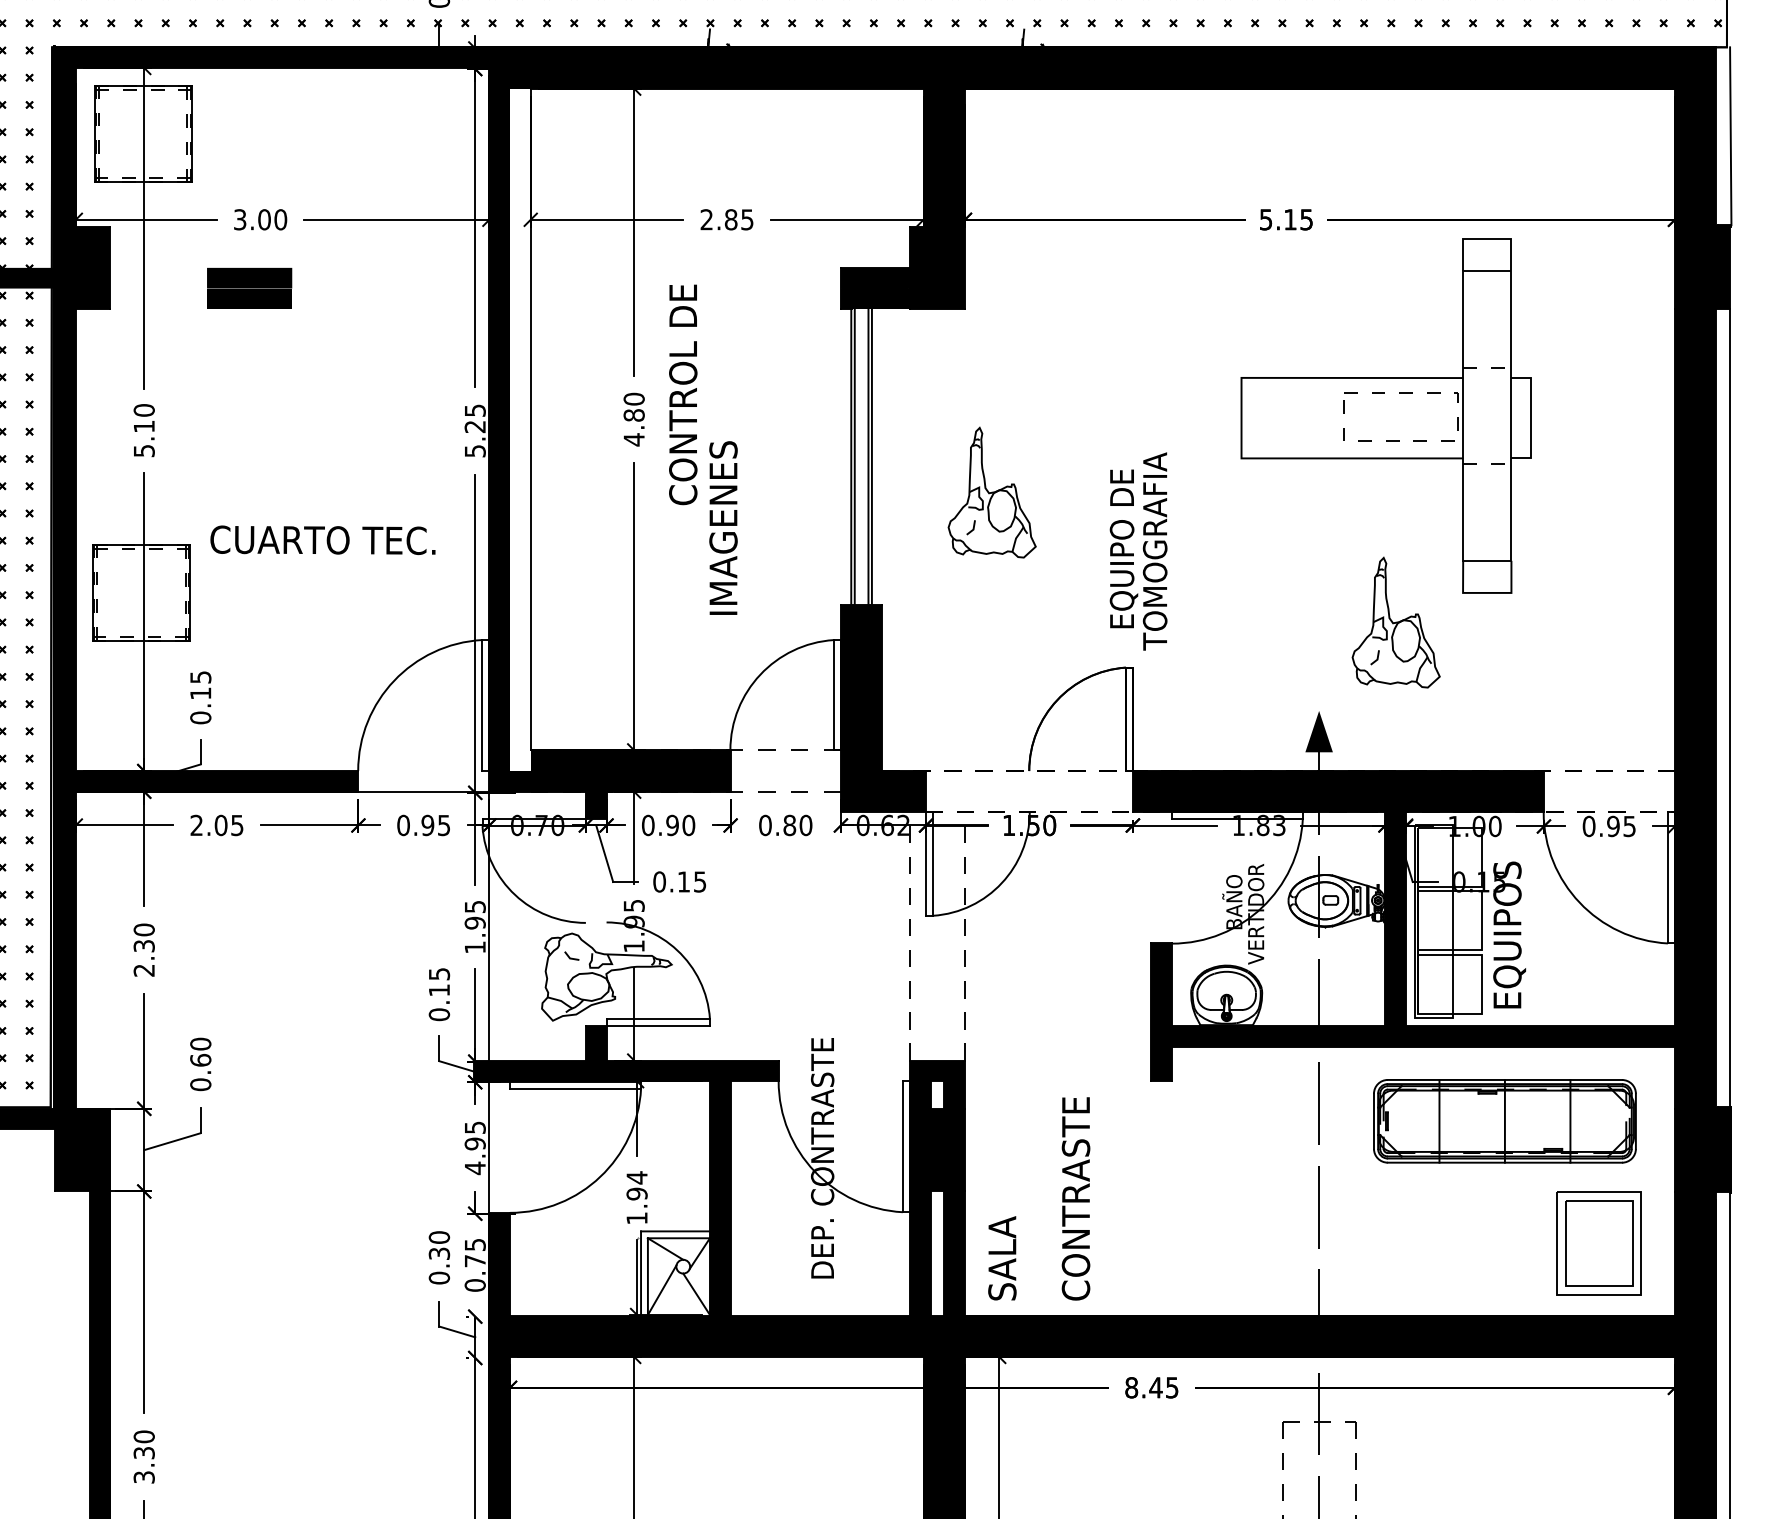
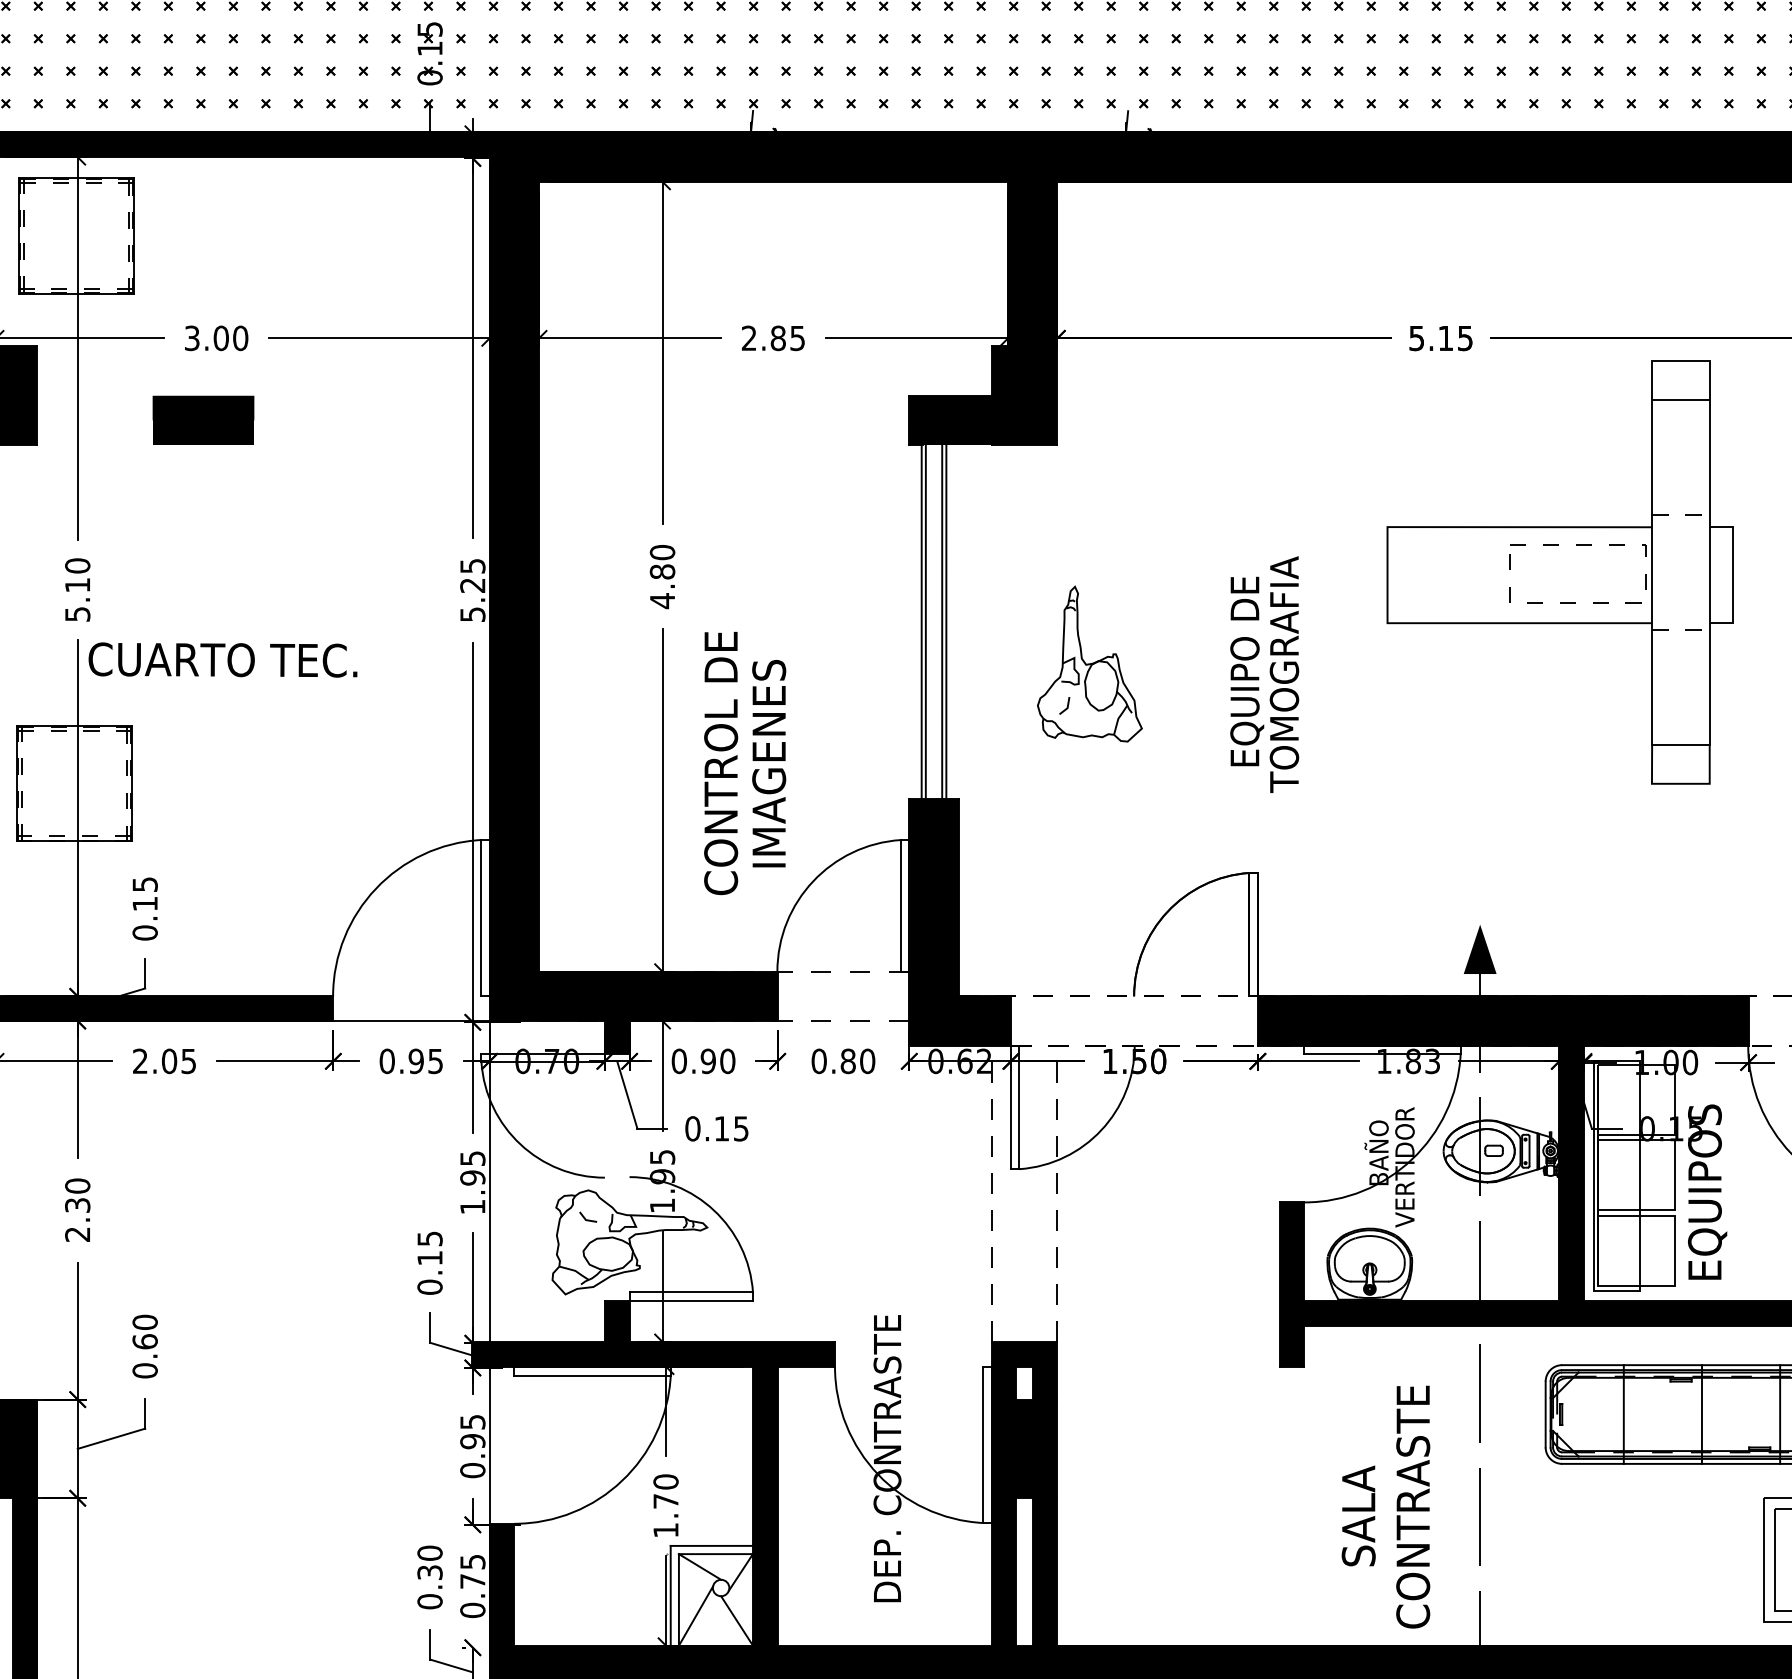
text: (683, 394) -> (721, 762), moved
fill: (520, 429) -> (526, 588), added
text: (723, 527) -> (769, 762), moved
text: (322, 539) -> (222, 659), moved
text: (1138, 551) -> (1264, 674), moved
part: (1395, 622) -> (1571, 819), removed
text: (474, 1168) -> (471, 1470), 4.95 -> 0.95
text: (636, 1185) -> (665, 1491), 1.94 -> 1.70
text: (1075, 1198) -> (1412, 1506), moved
text: (1002, 1258) -> (1358, 1516), moved

